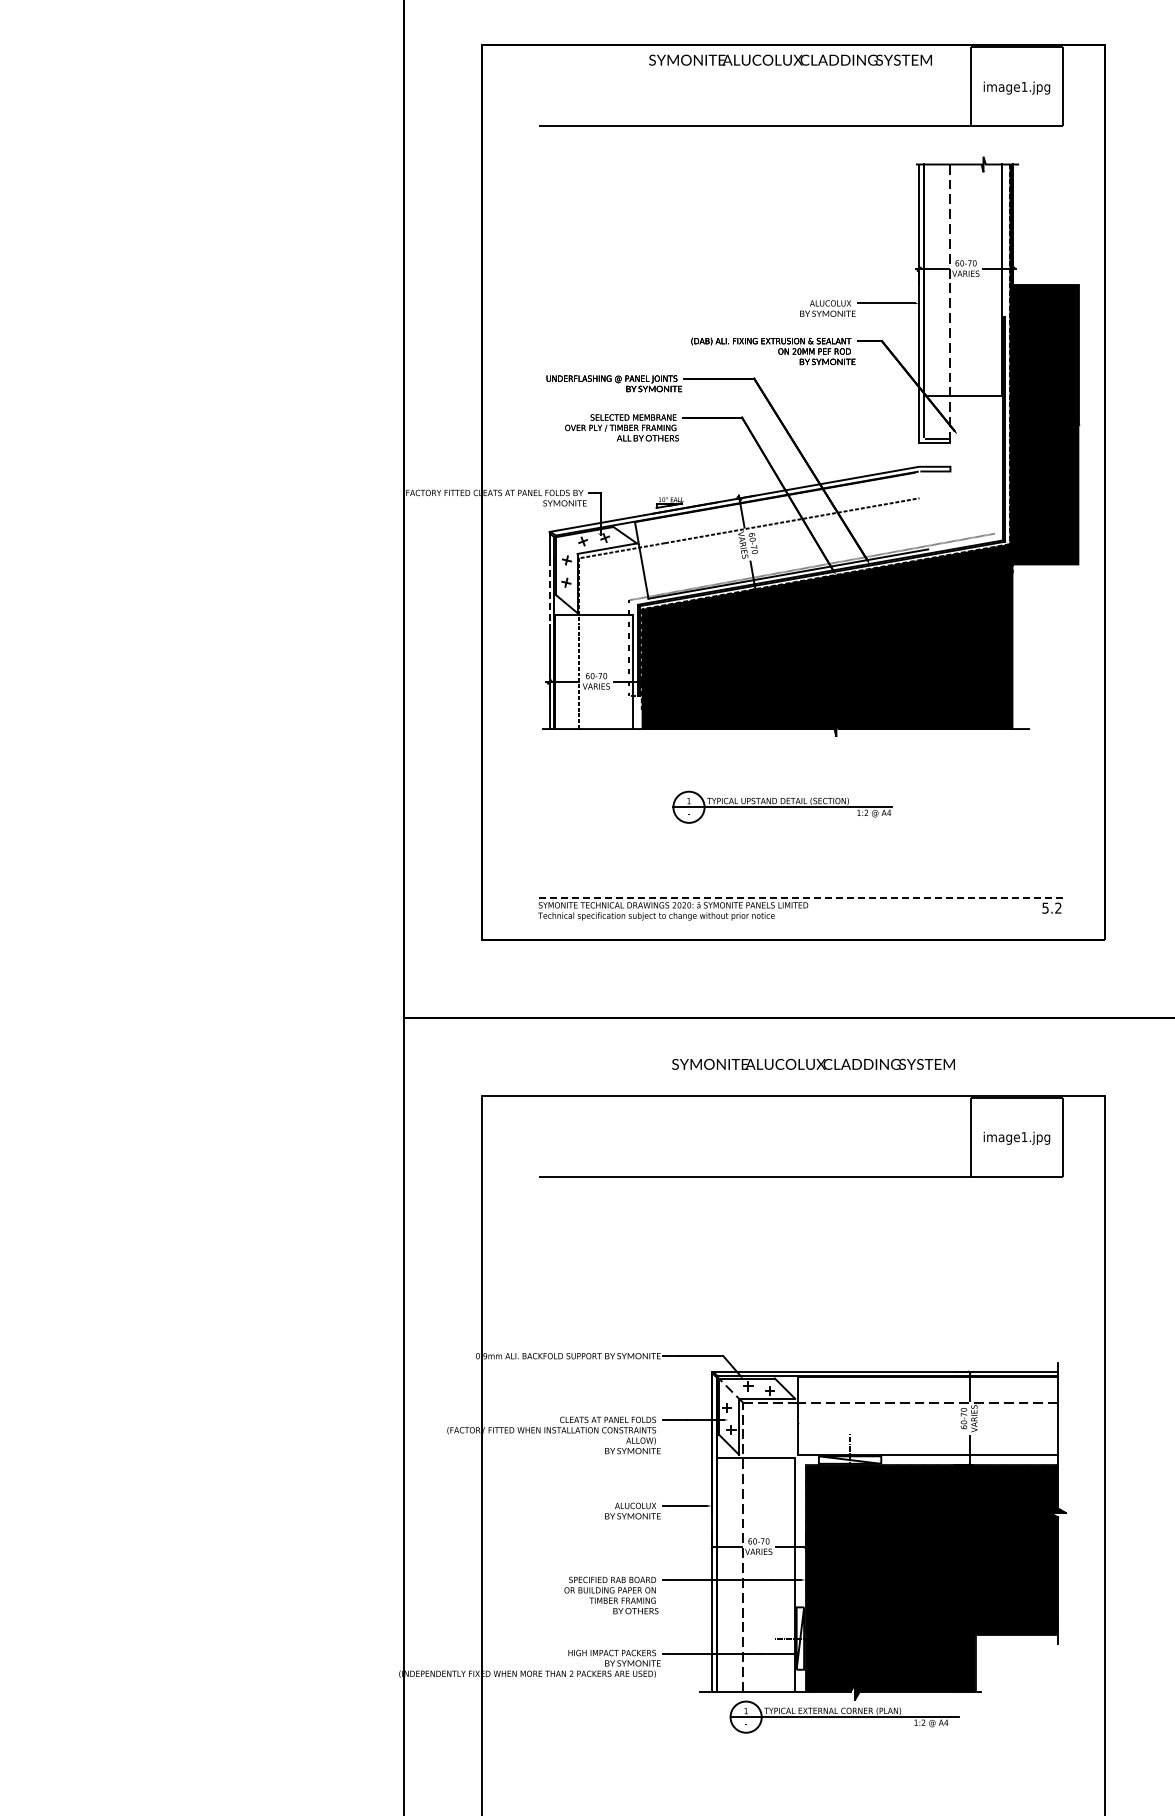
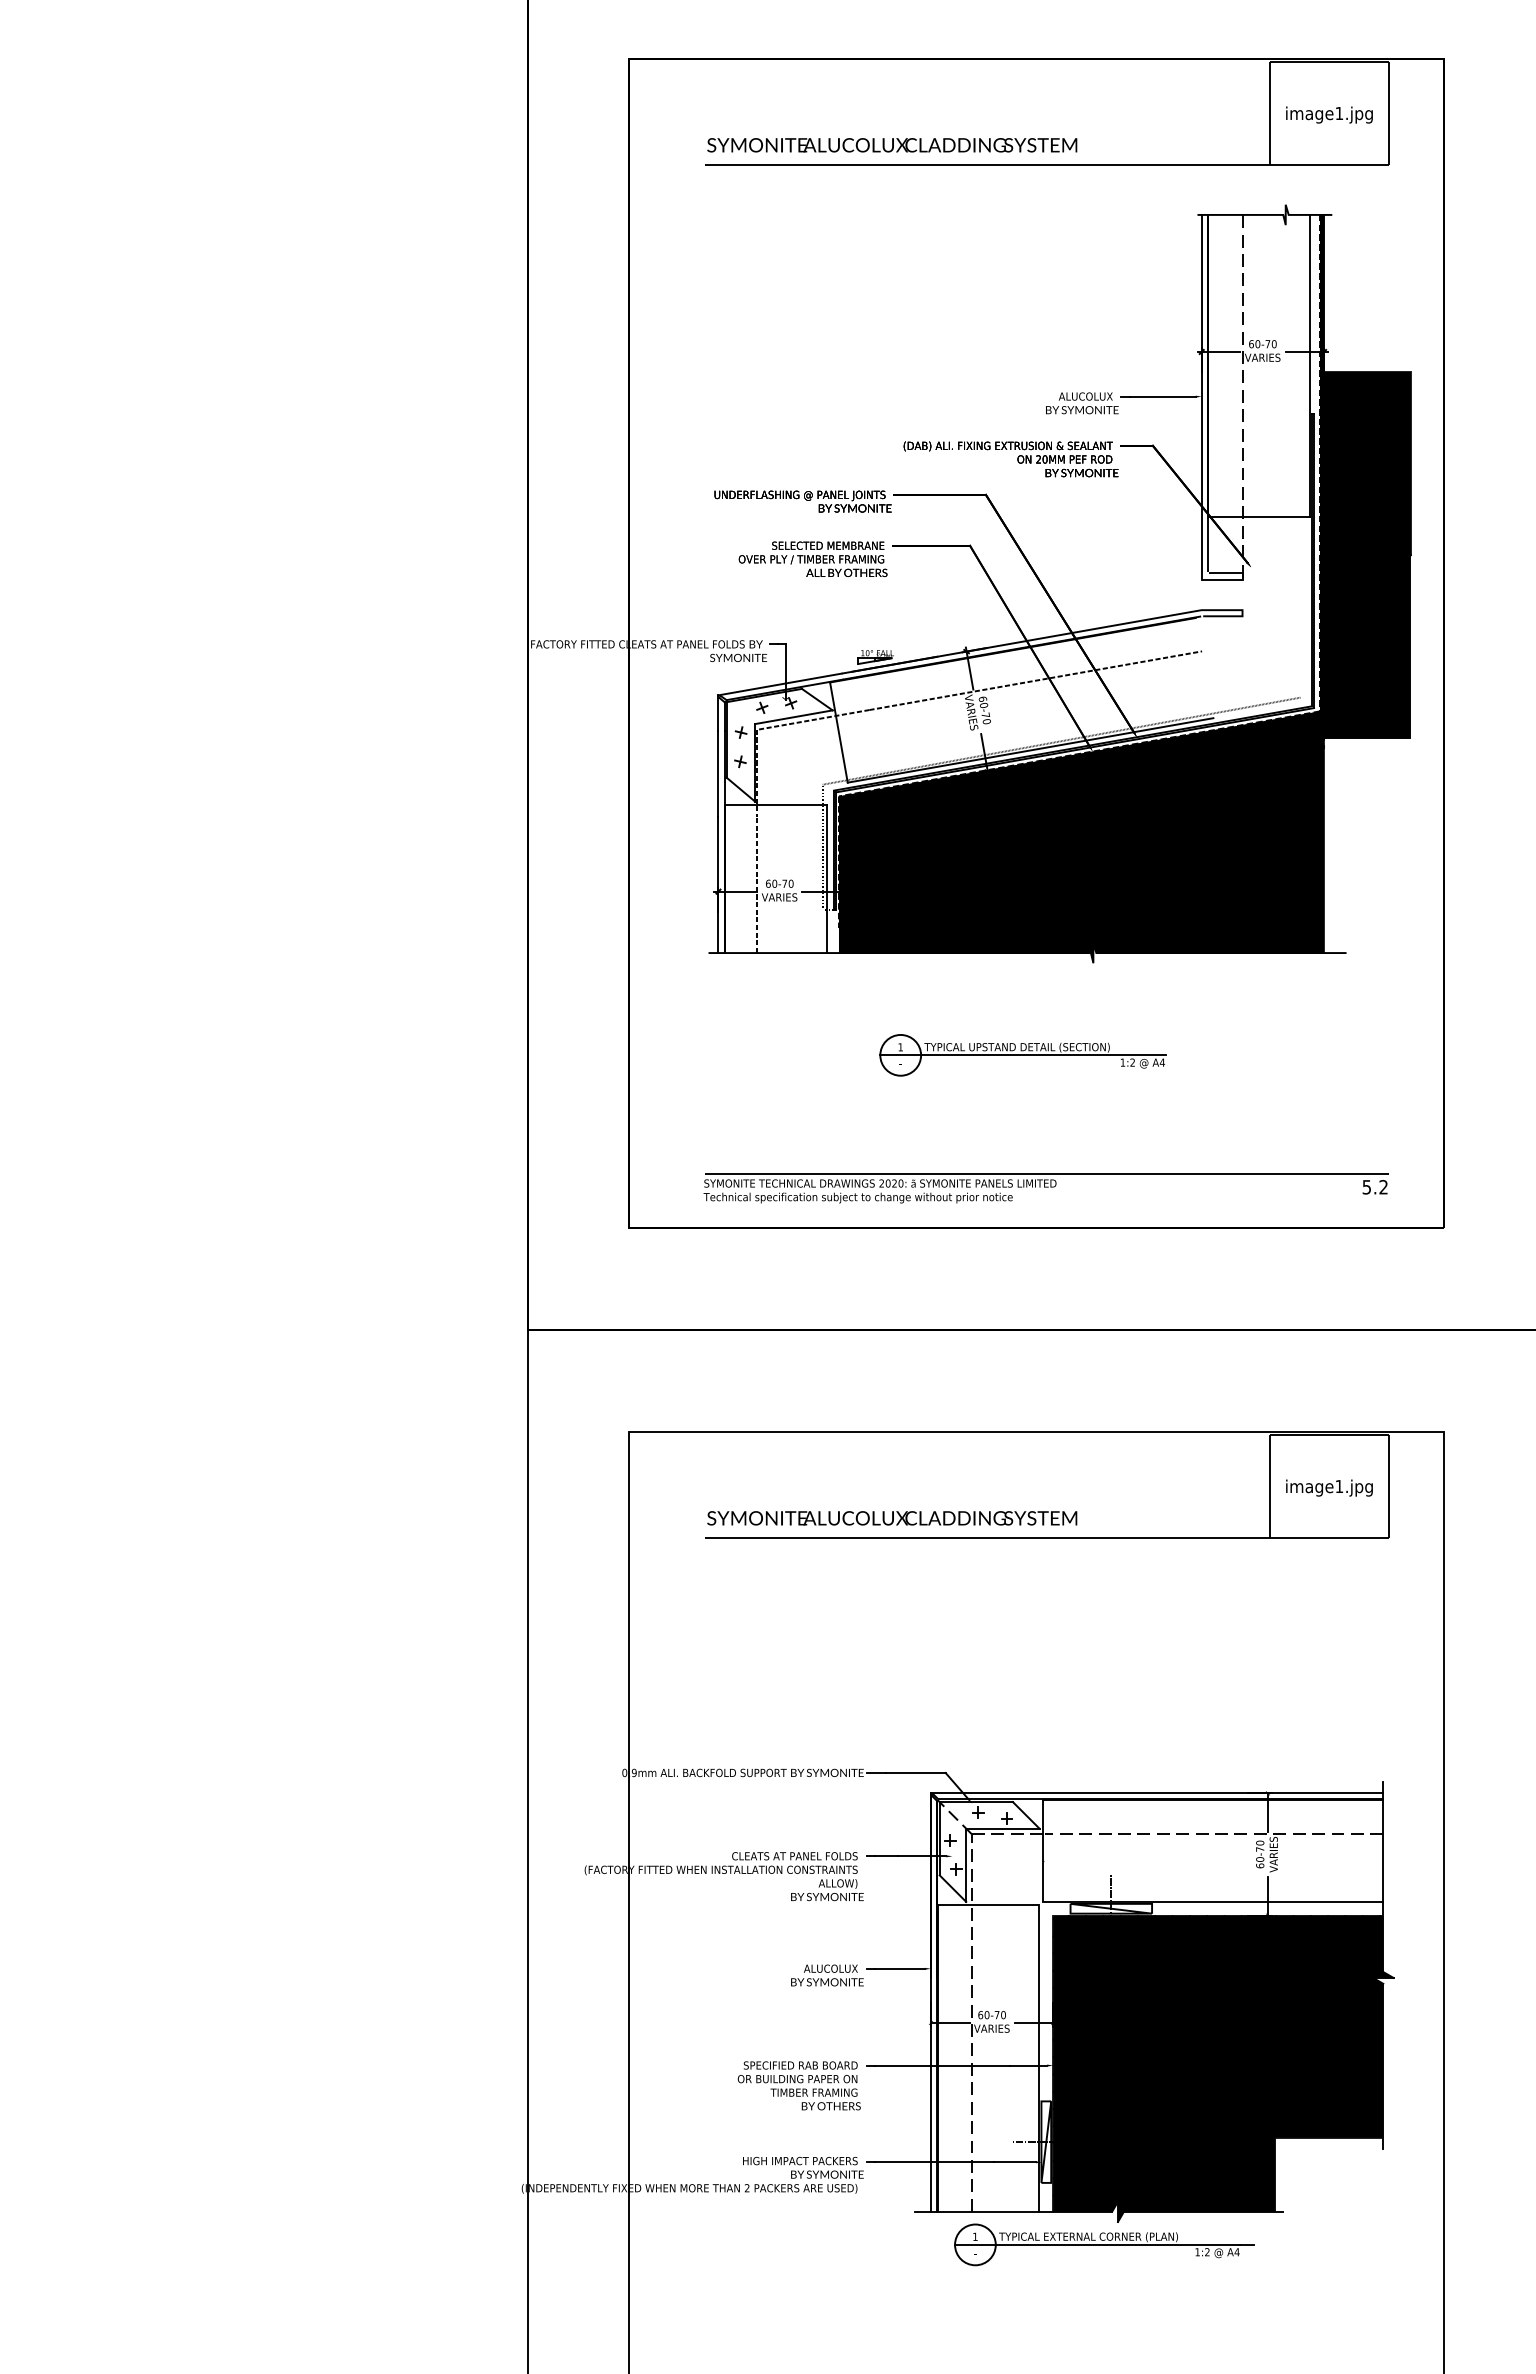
text: (790, 59) -> (892, 144), moved
line: (549, 592) -> (718, 774), dashed -> solid
line: (800, 898) -> (1046, 1174), dashed -> solid
text: (813, 1063) -> (892, 1517), moved

